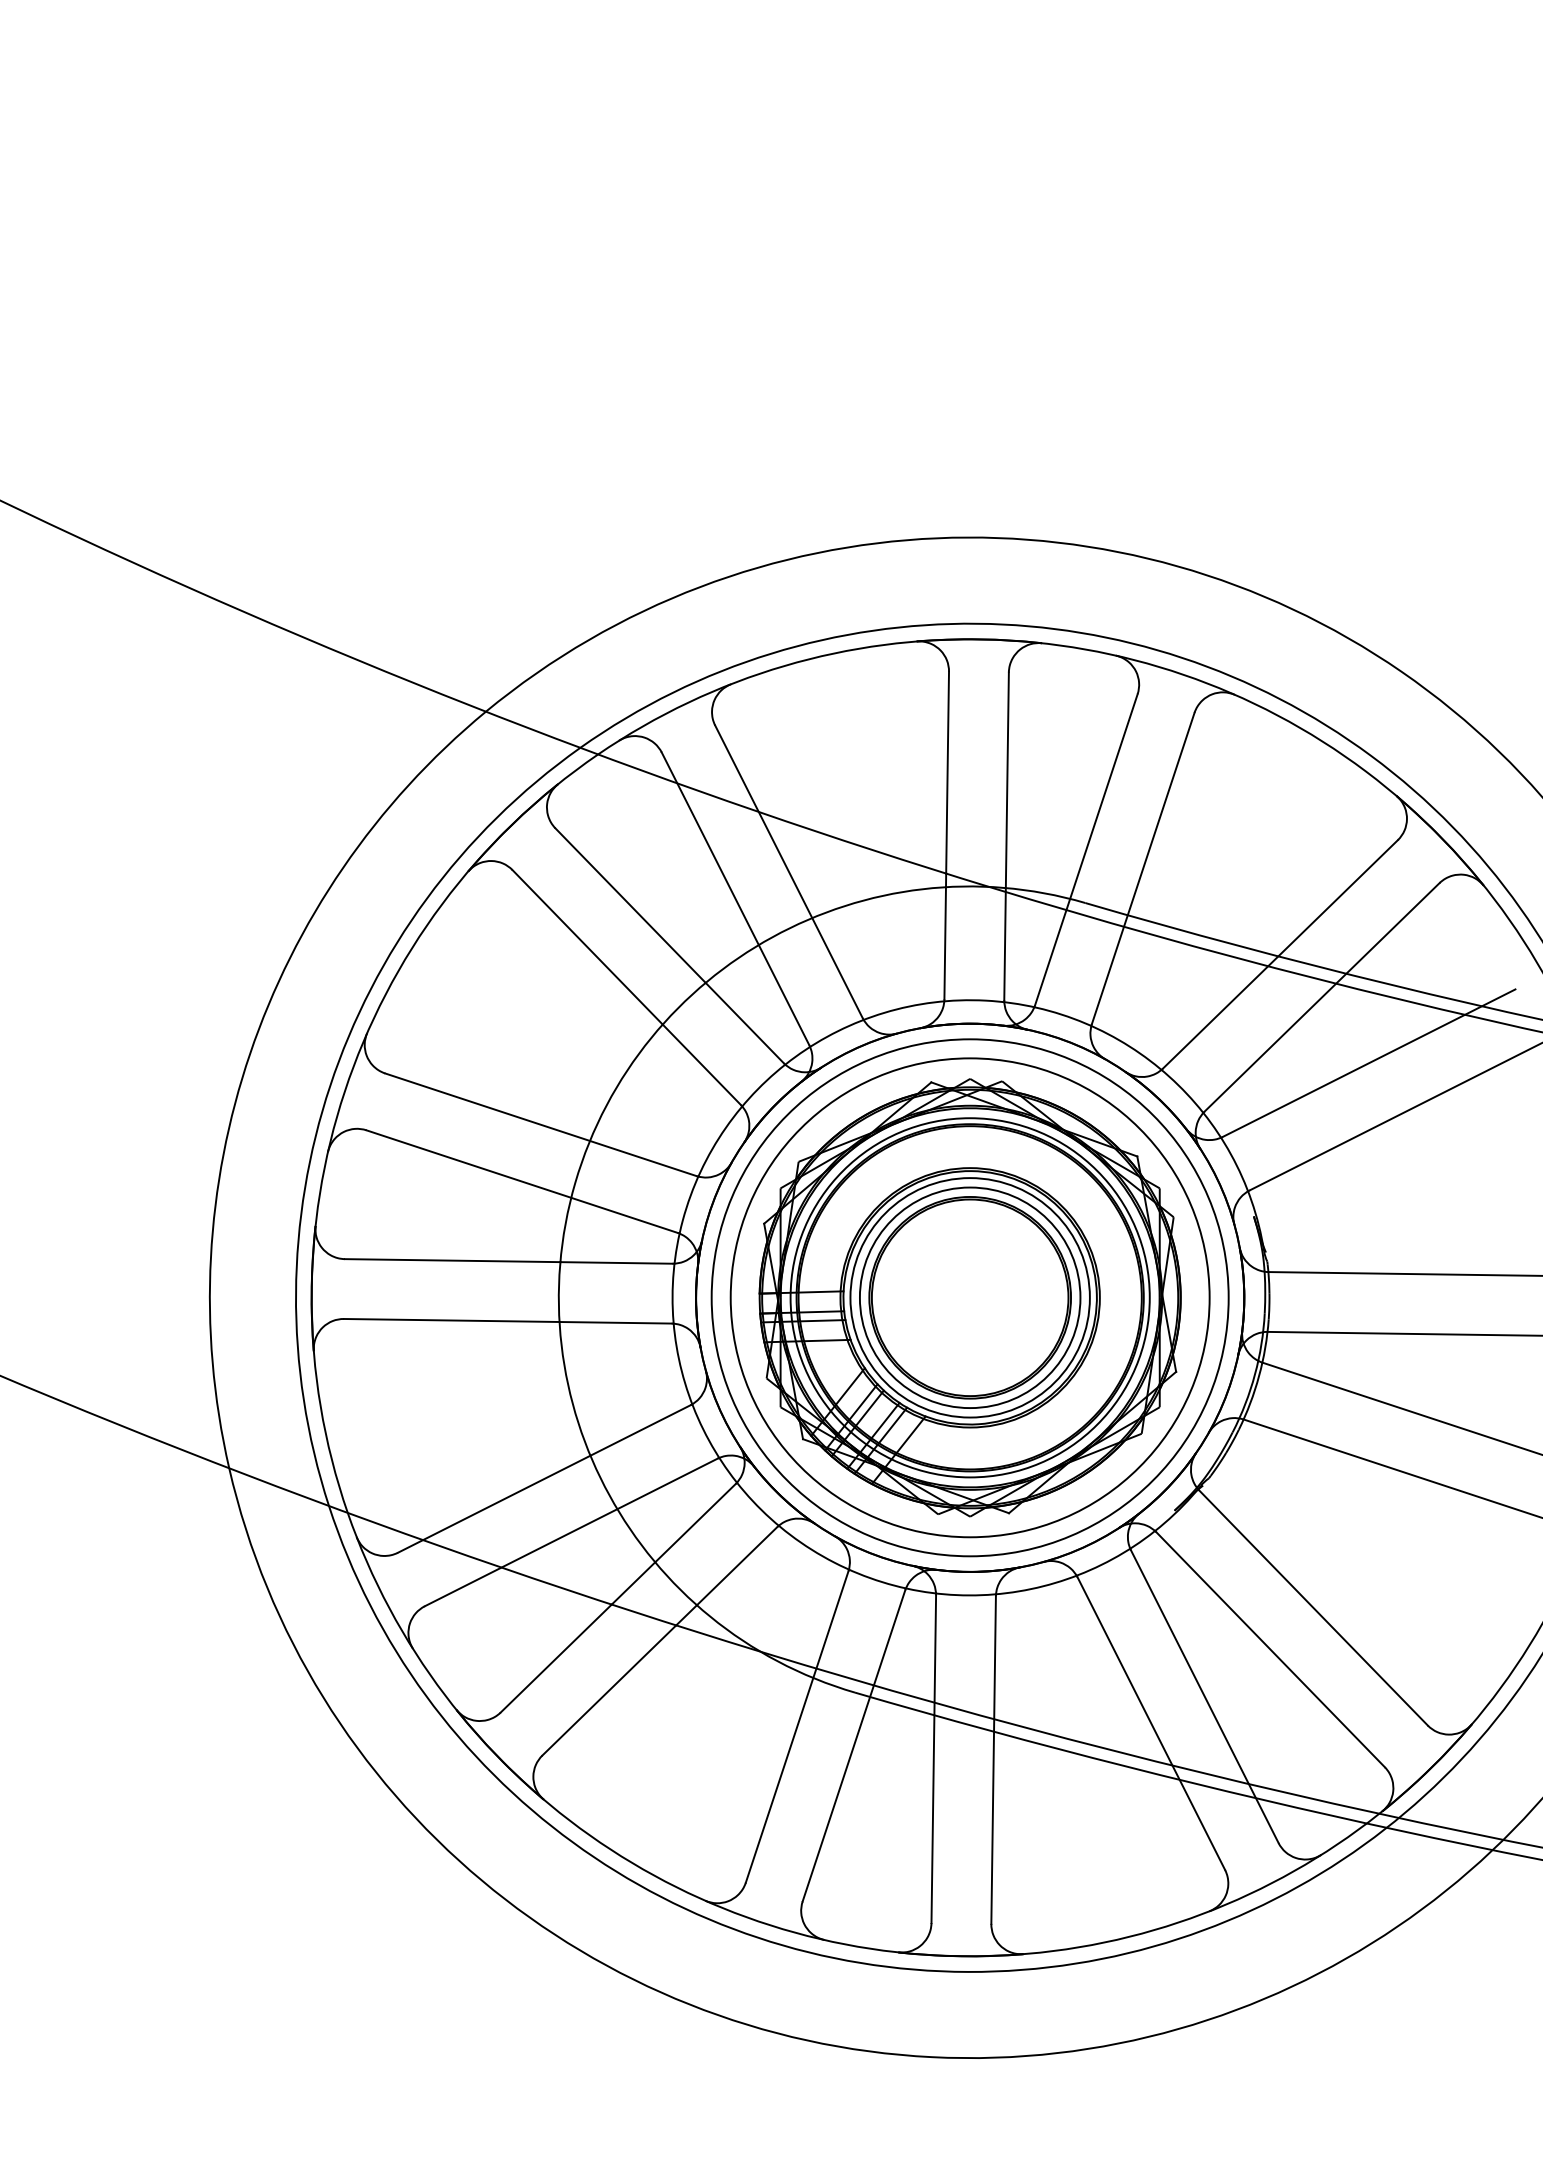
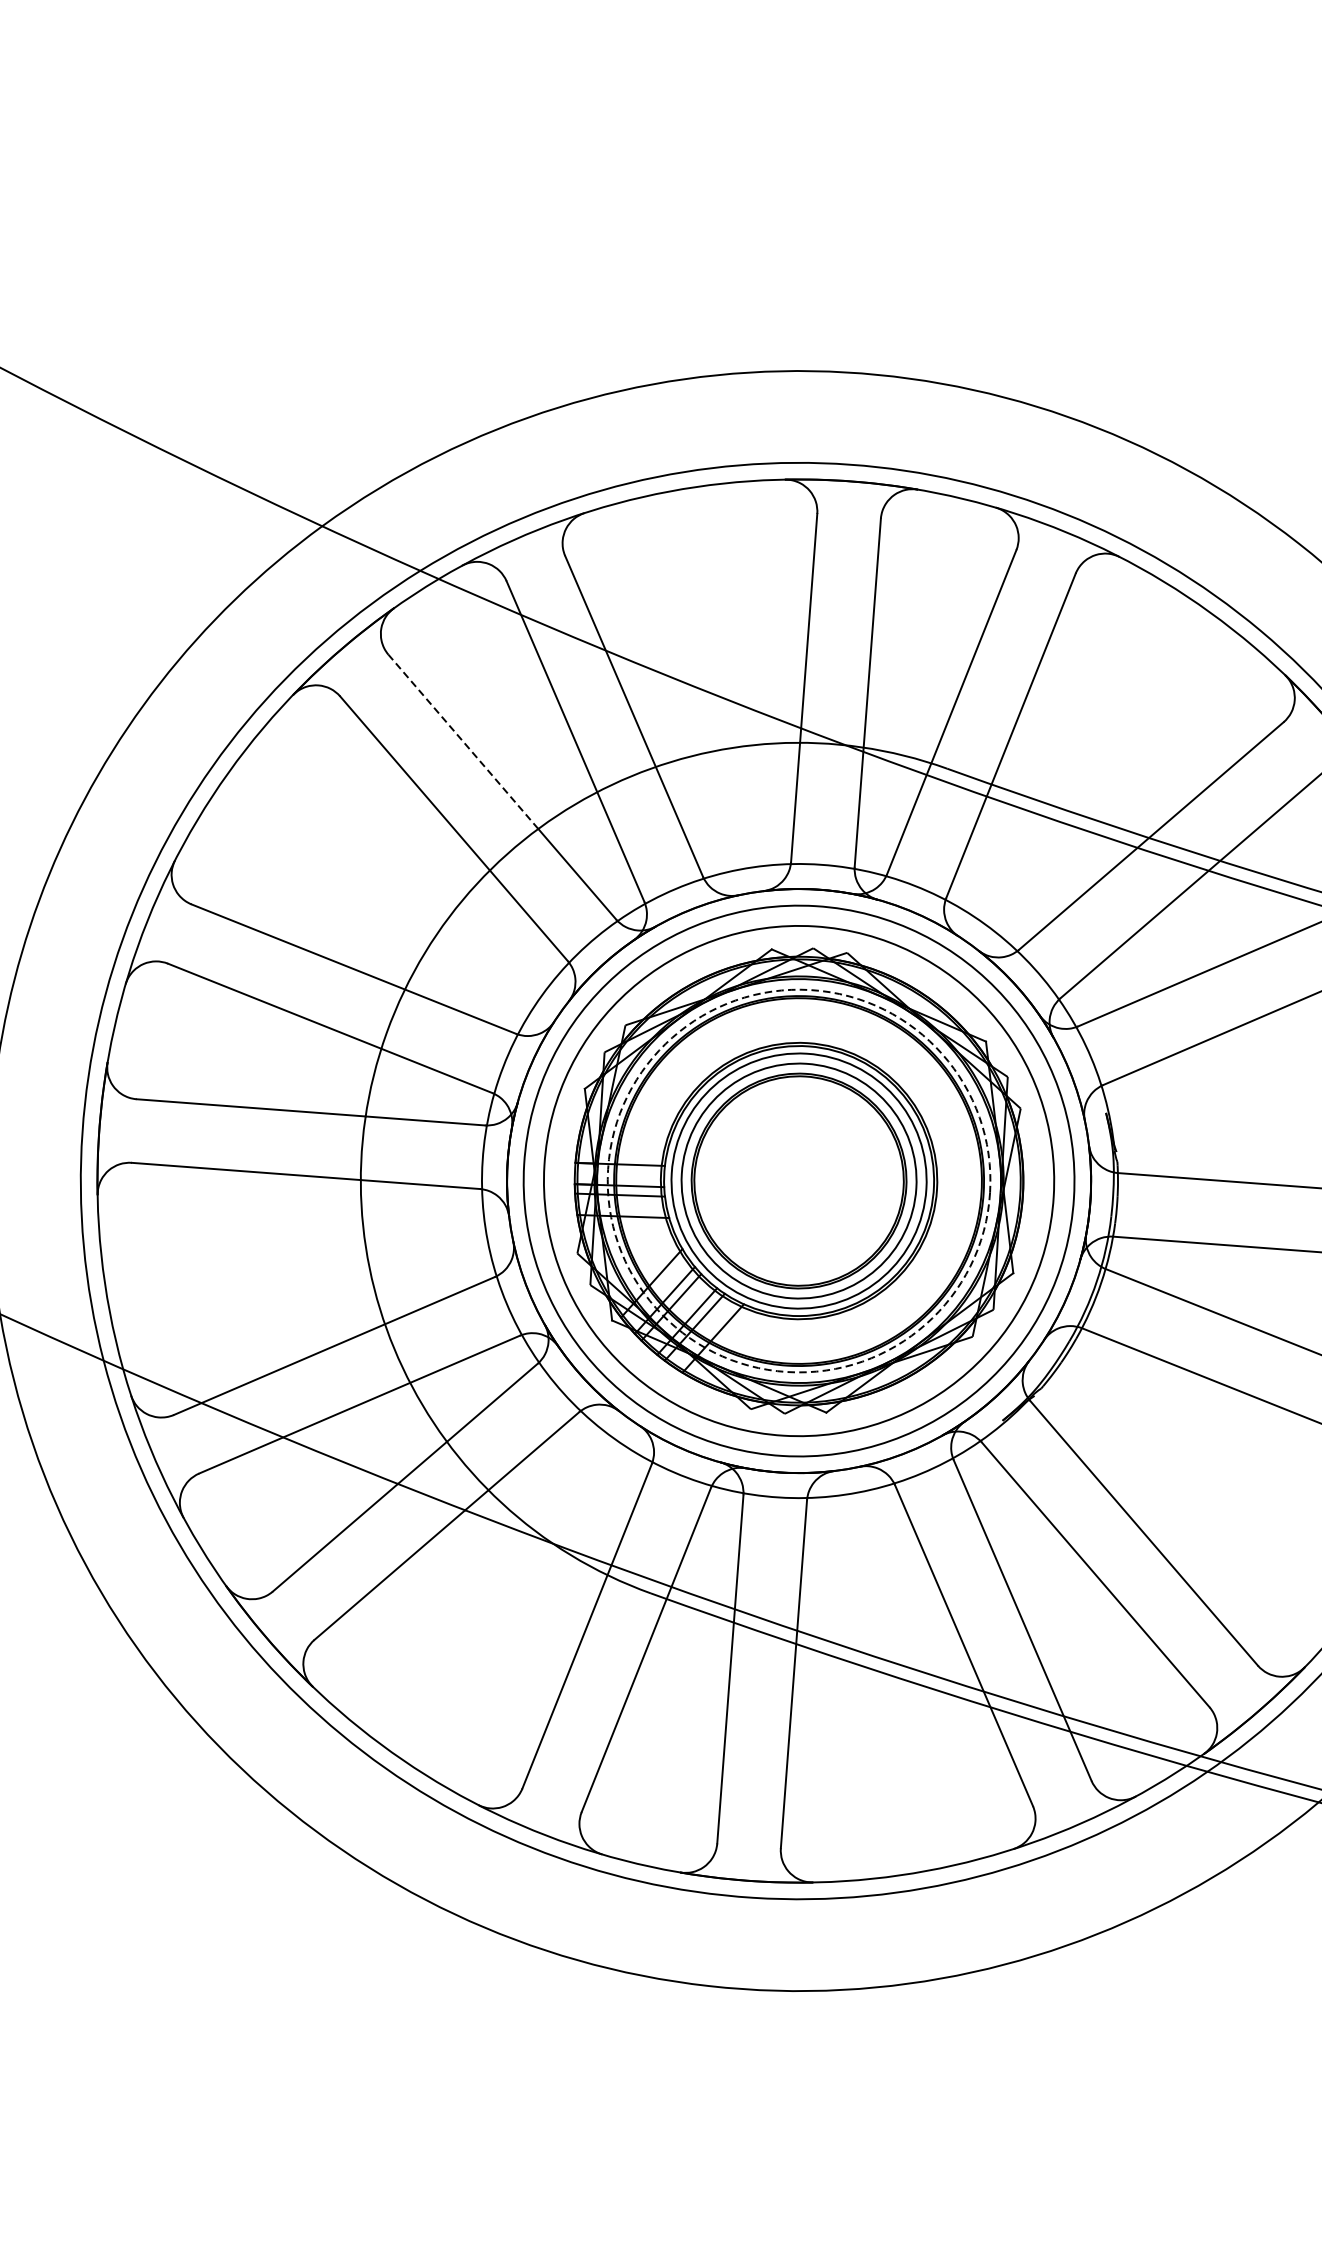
line: (630, 905) -> (463, 741), solid -> dashed
circle: (969, 1297) -> (798, 1180), solid -> dashed

